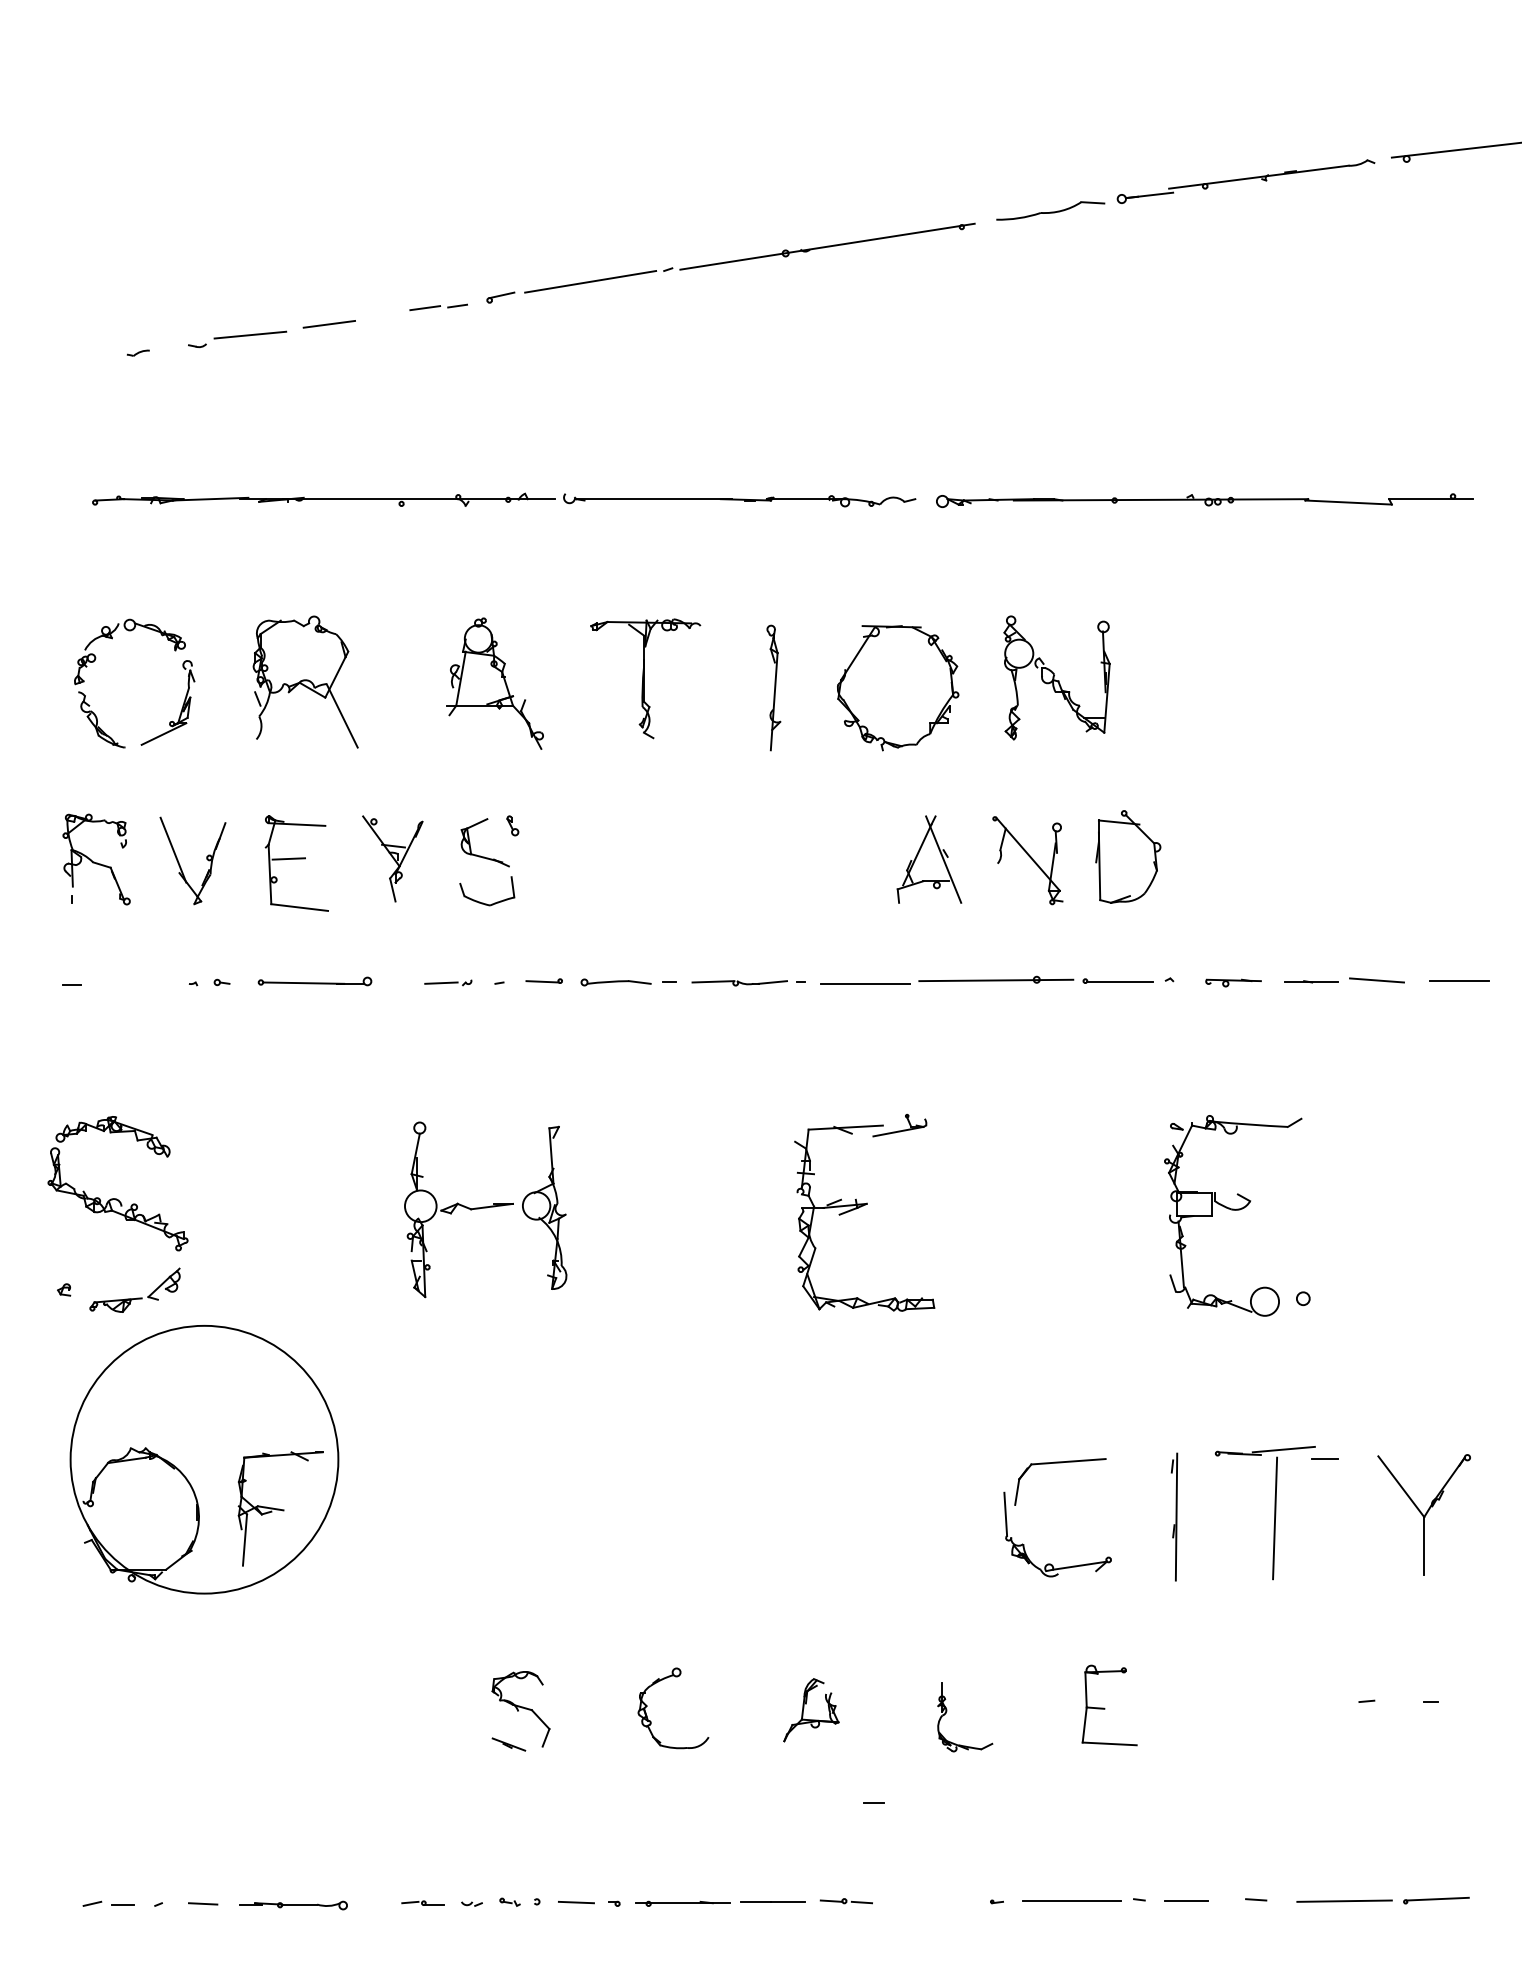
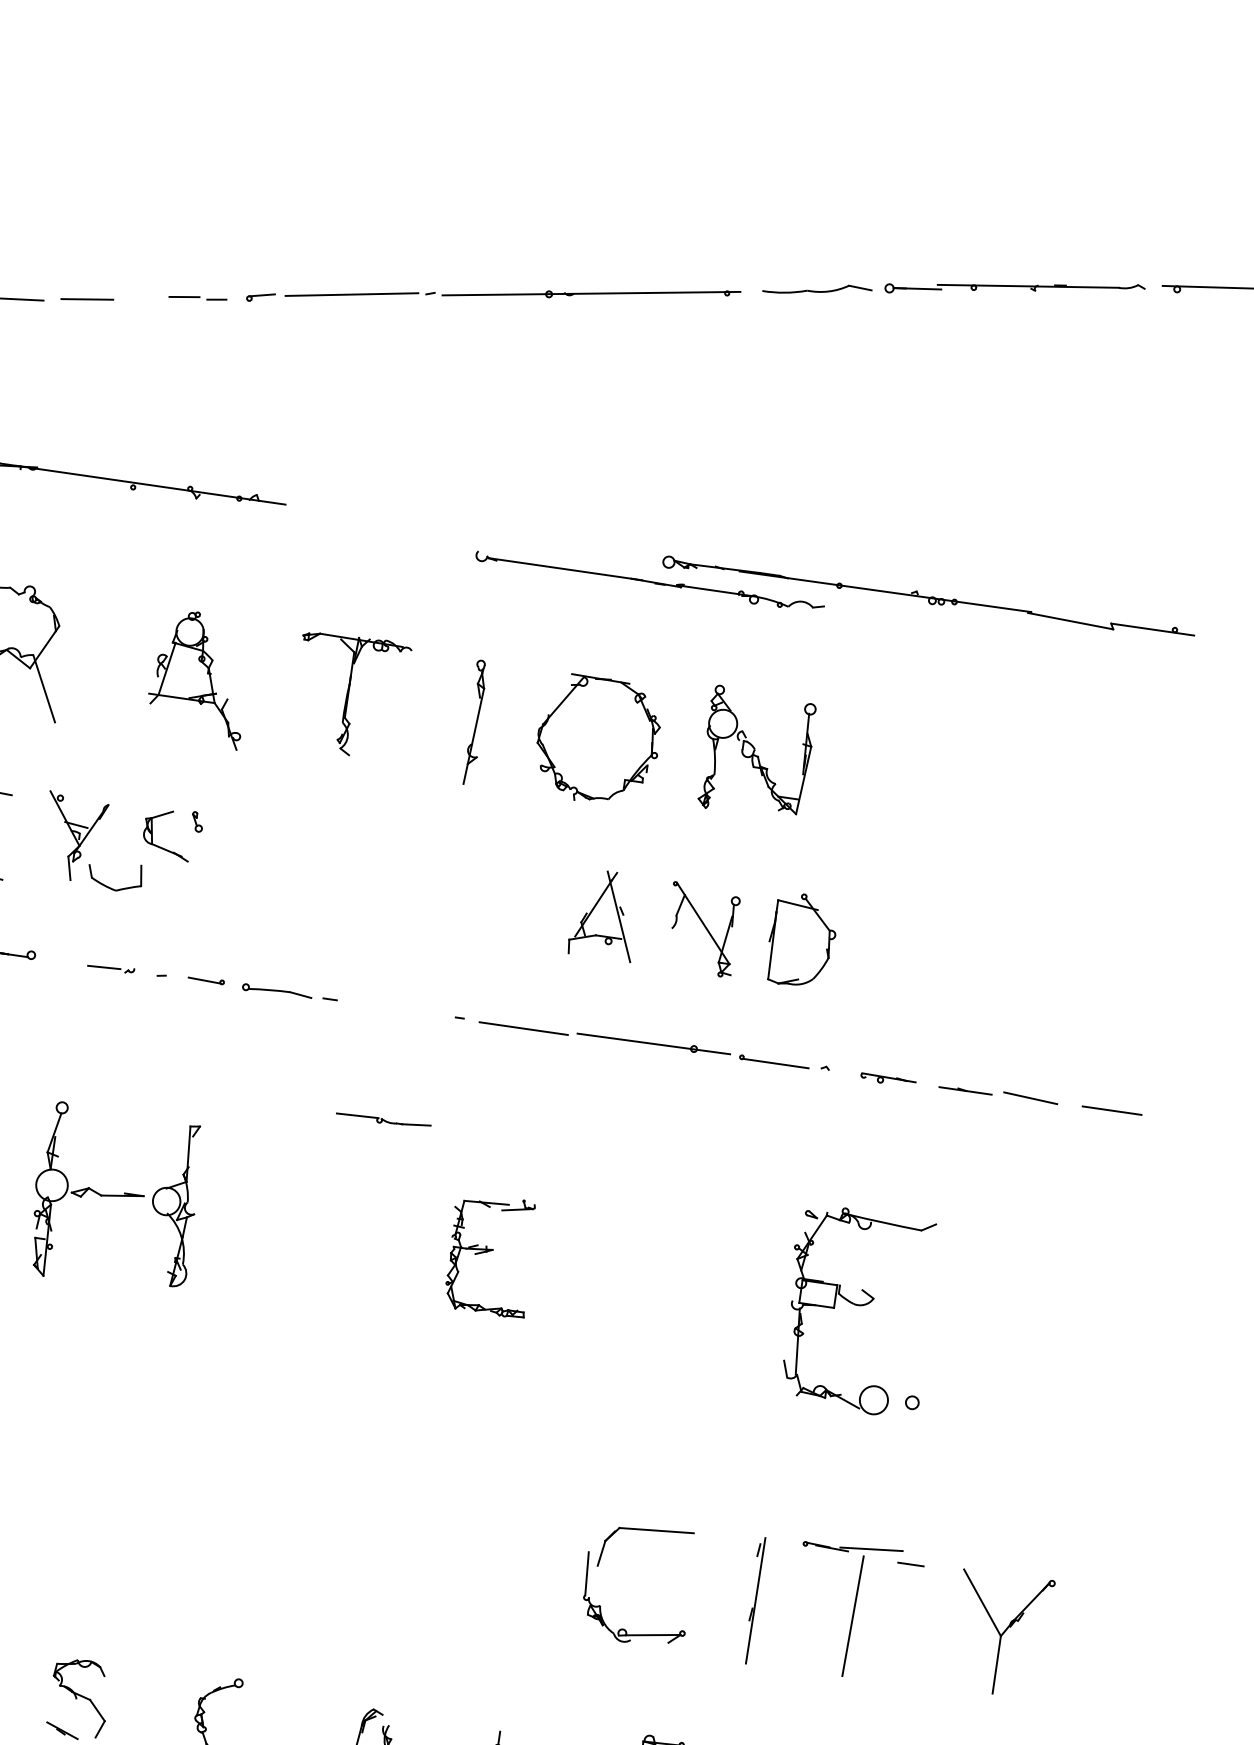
part: (739, 500) -> (649, 582), moved
part: (483, 902) -> (109, 886), moved
part: (739, 983) -> (383, 1121), moved
part: (864, 1212) -> (490, 1254), size x0.6

